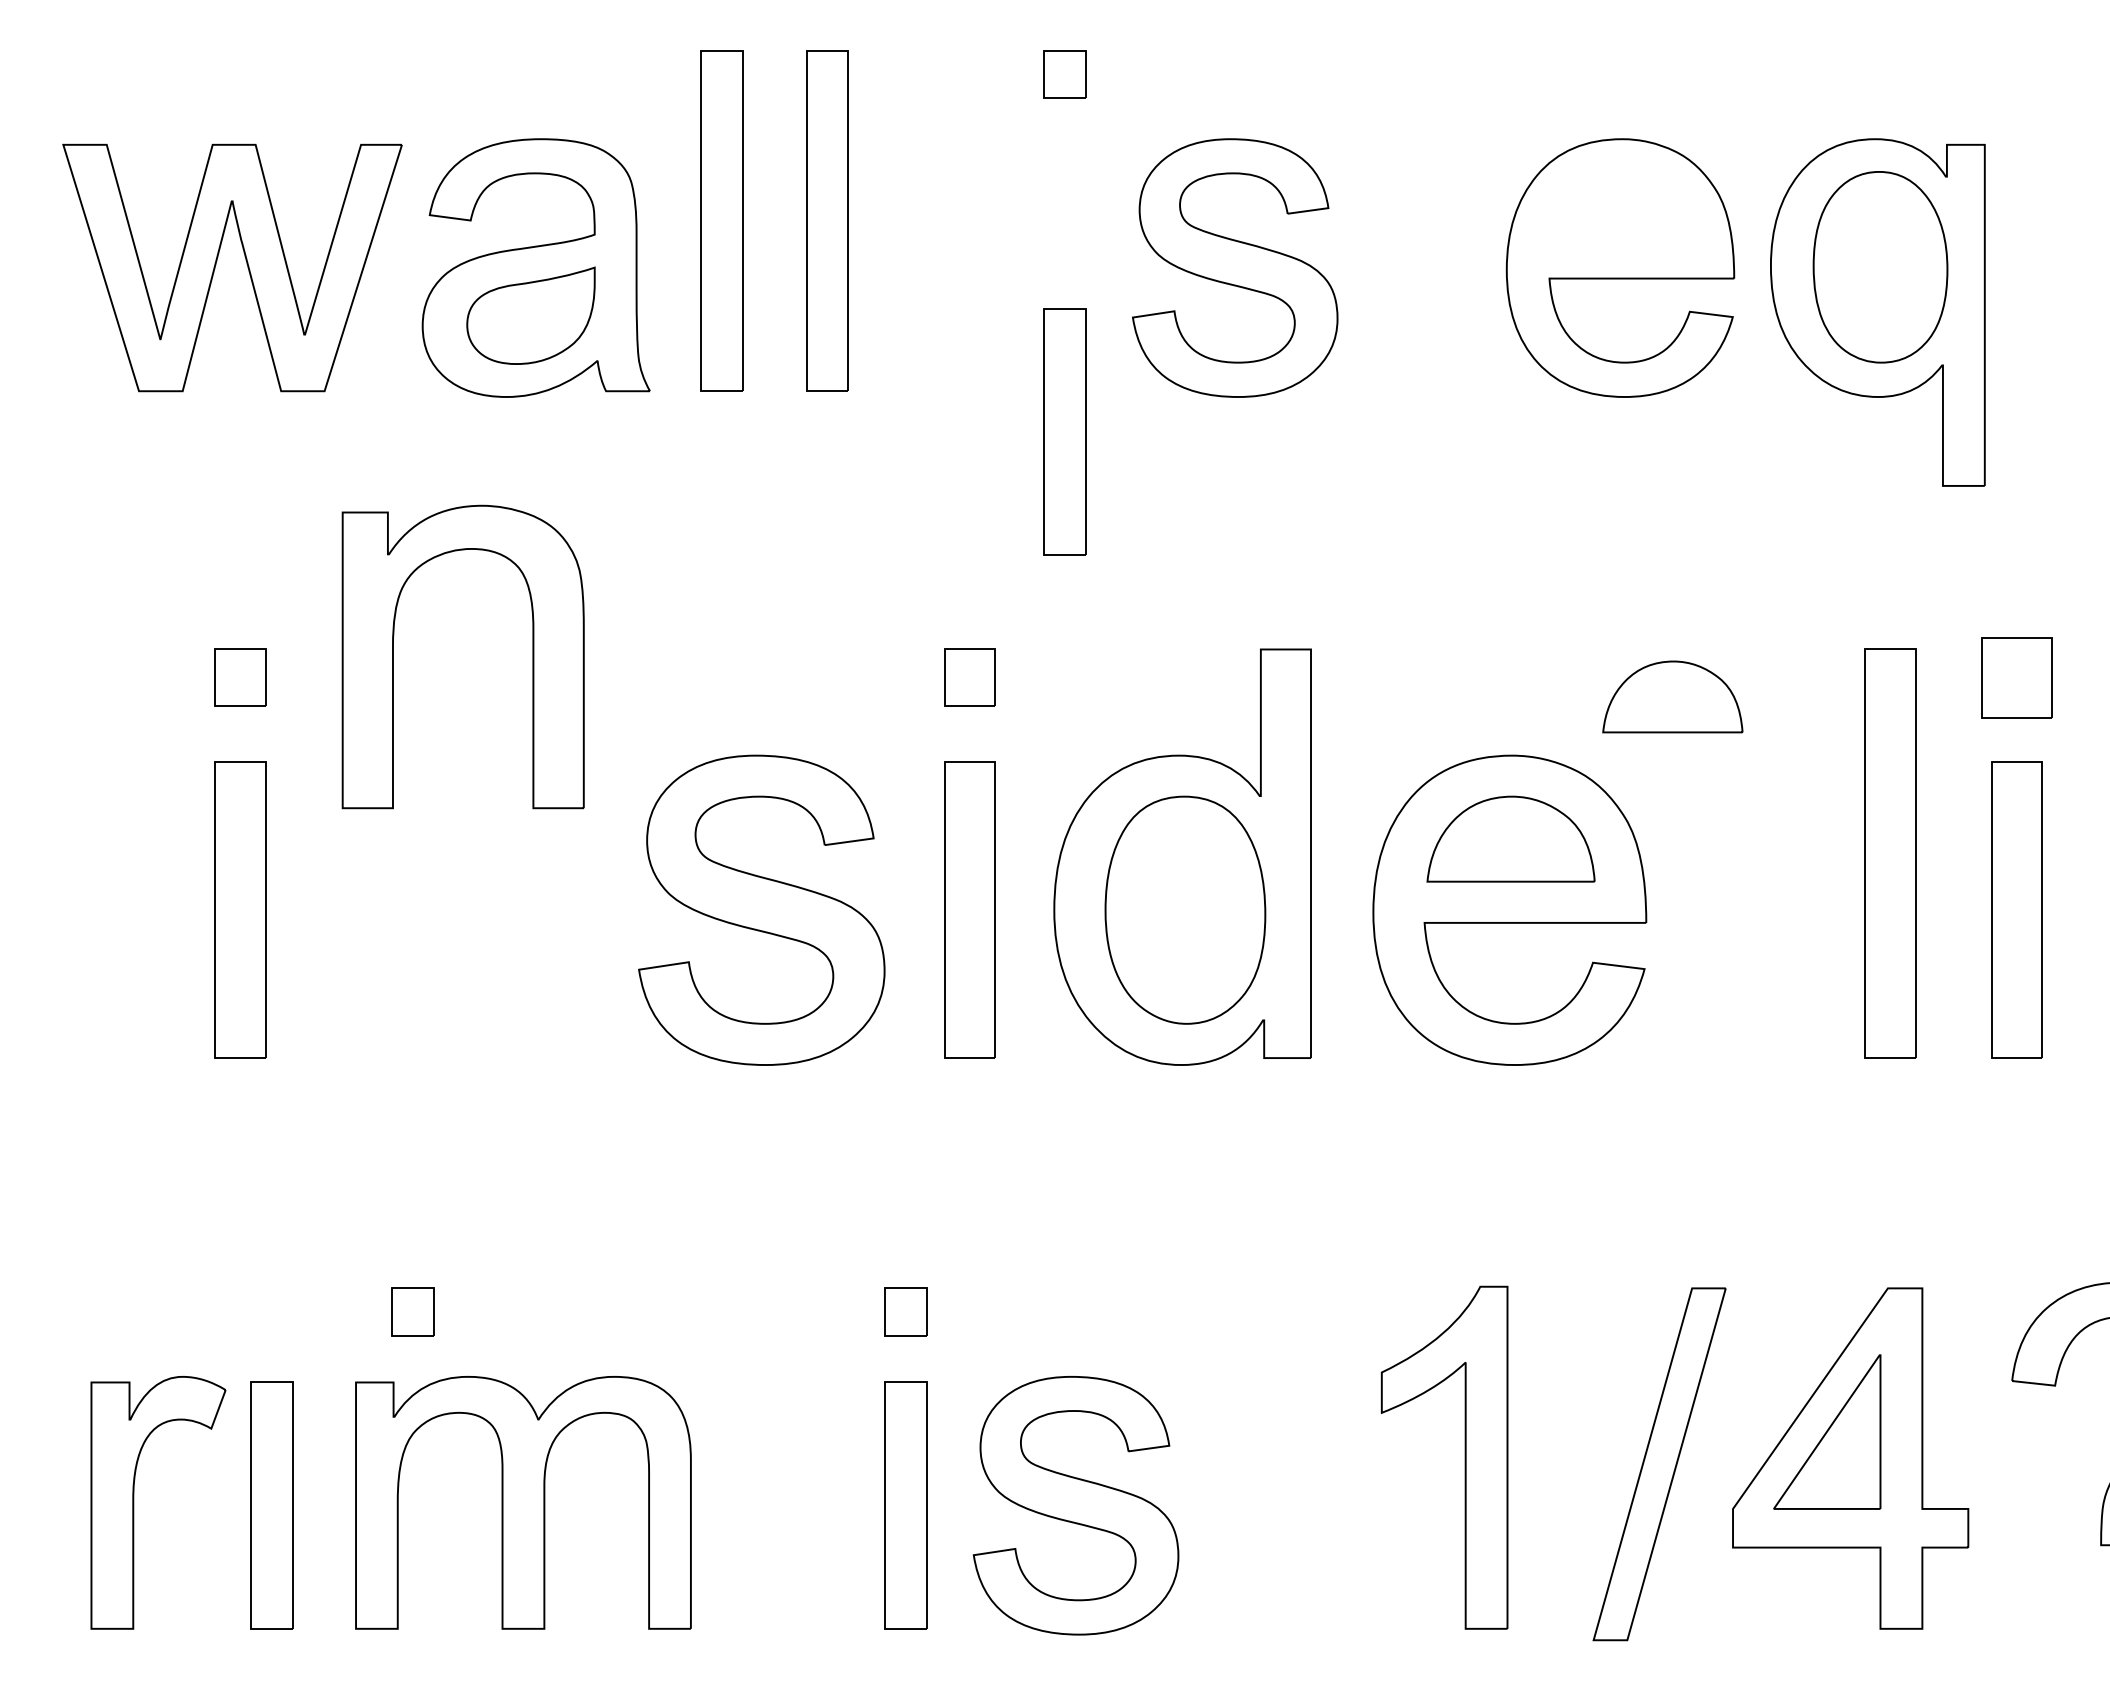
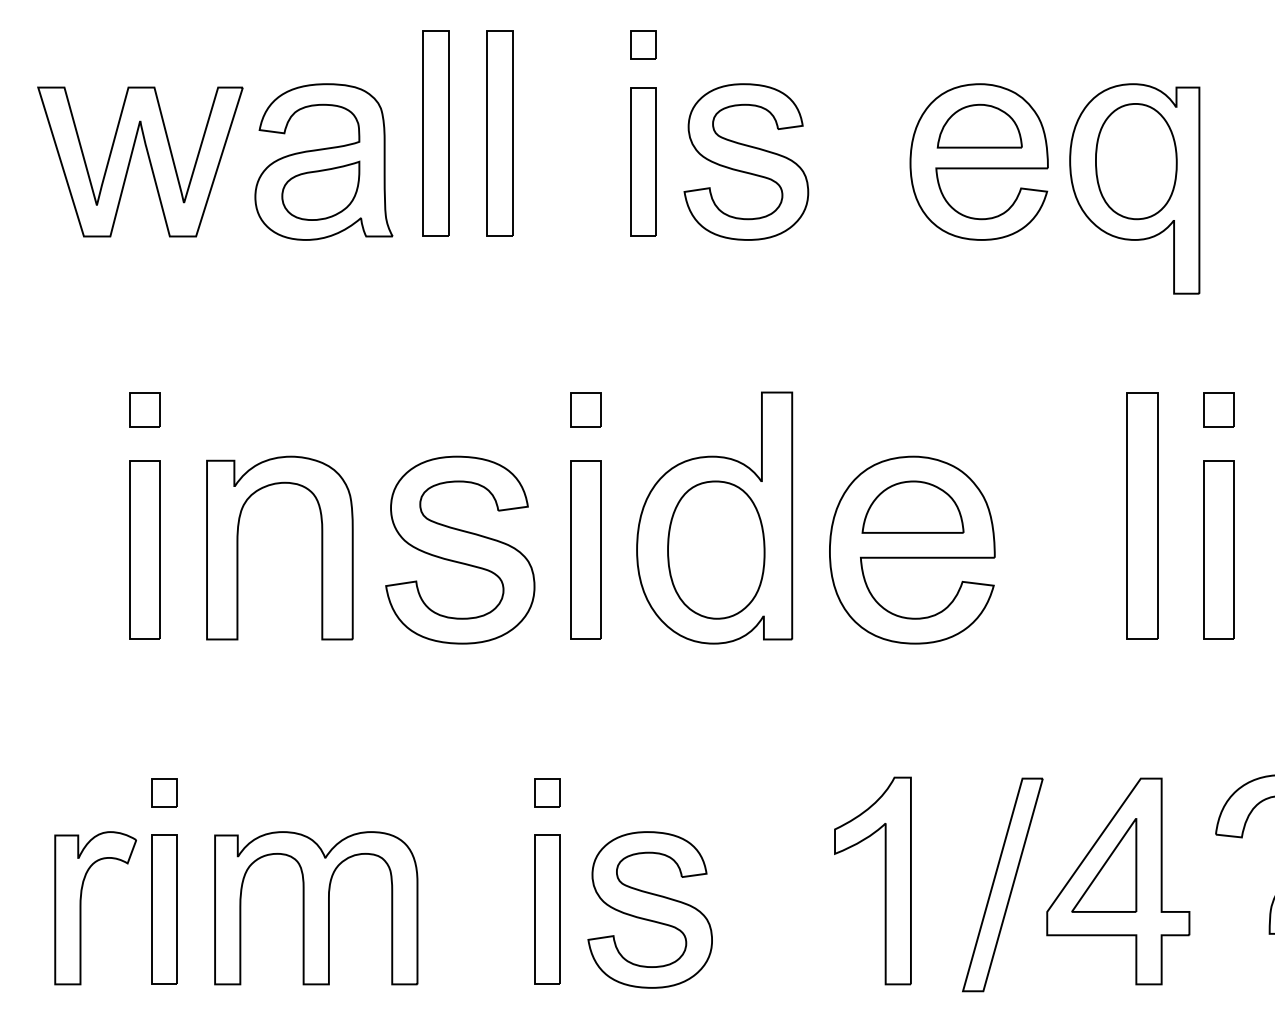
part: (1064, 430) -> (643, 161), moved
part: (394, 656) -> (238, 547), moved
part: (2016, 677) -> (1218, 409), size x0.71
part: (1672, 695) -> (979, 125), moved
part: (412, 1311) -> (164, 792), moved

